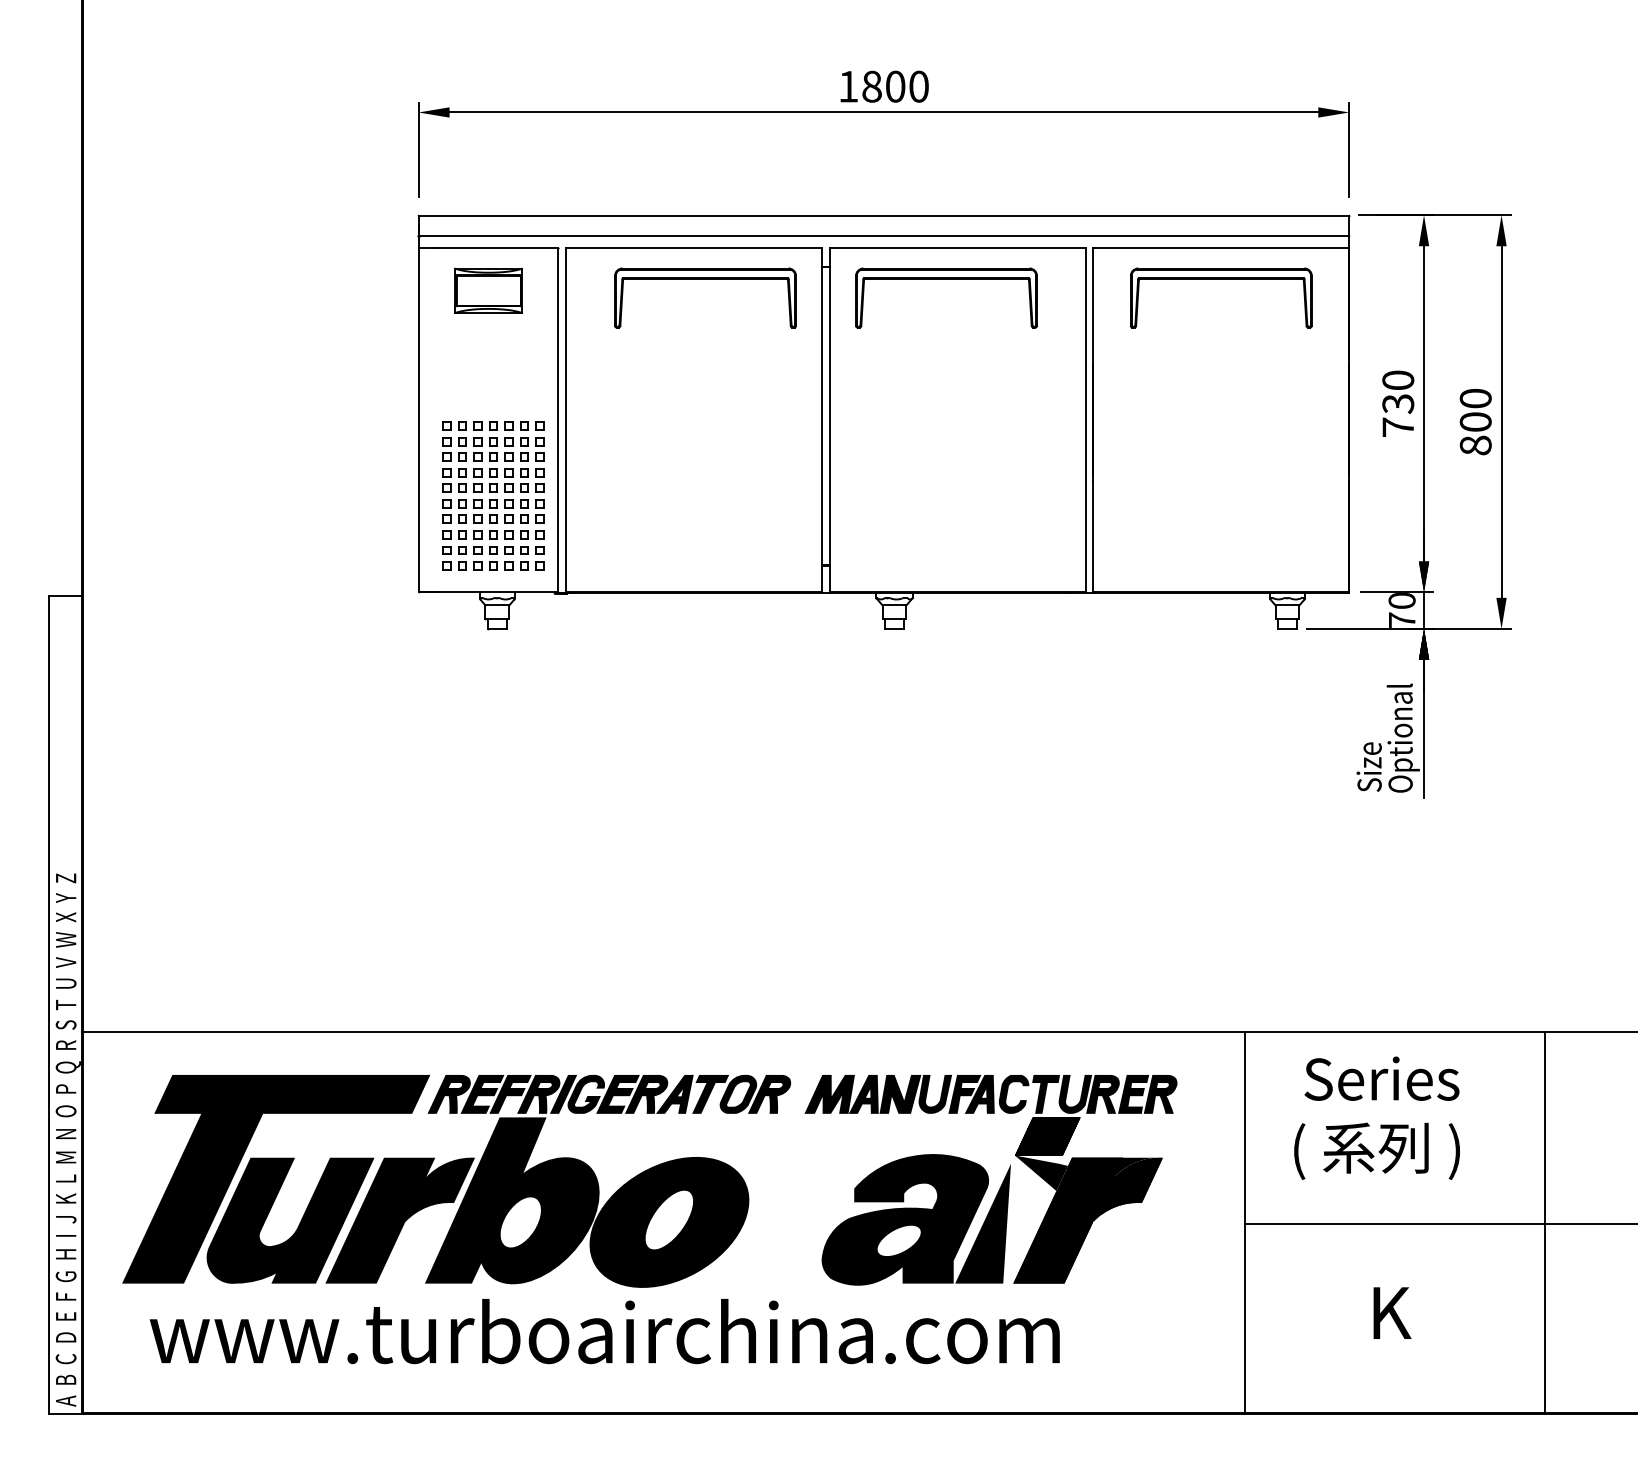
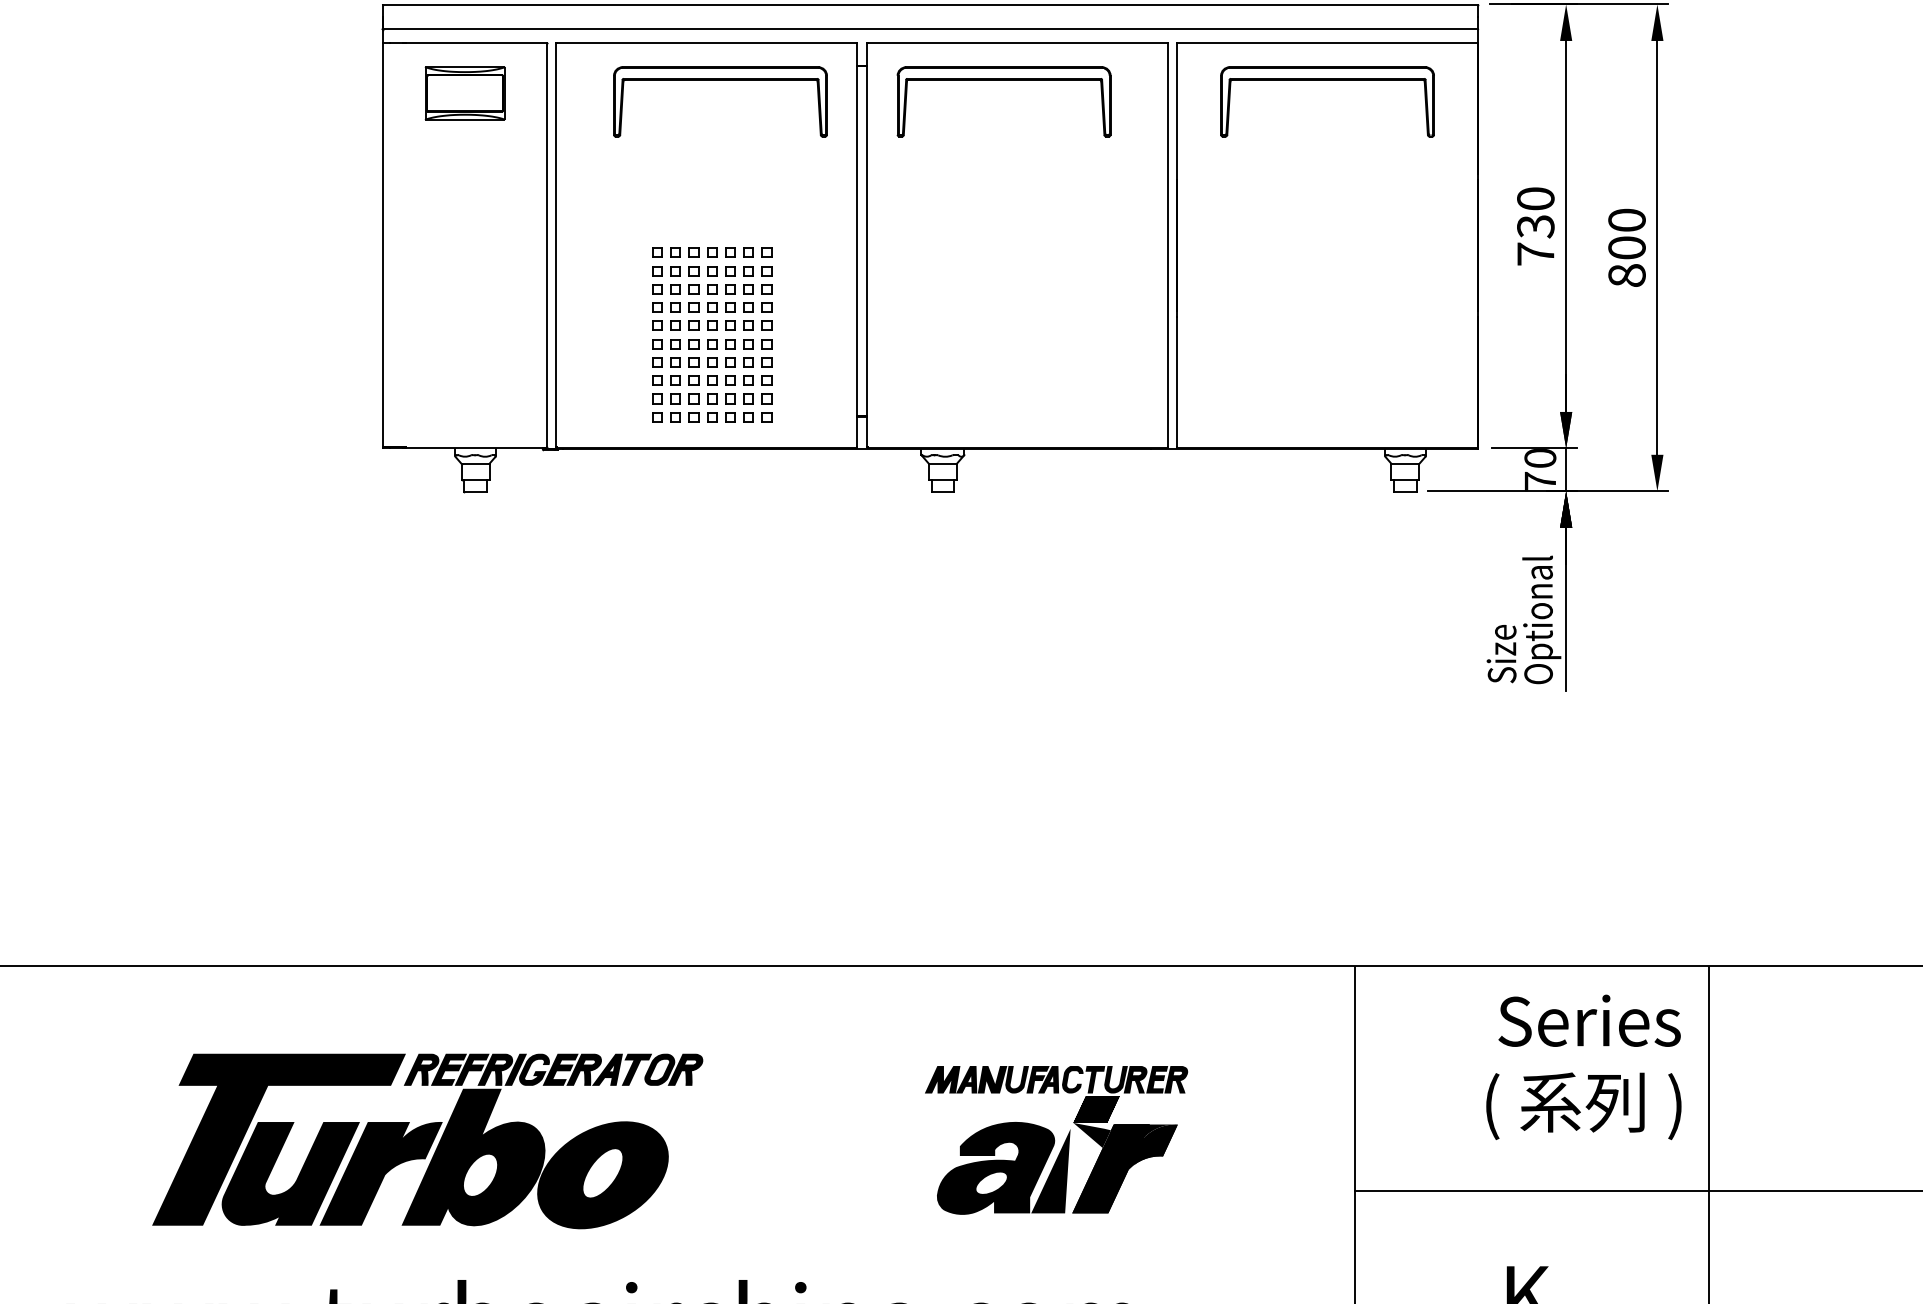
part: (493, 495) -> (712, 334), moved
text: (1376, 1117) -> (1583, 1066), moved
part: (456, 1180) -> (427, 1140), size x0.7
part: (990, 1180) -> (1055, 1140), size x0.6

